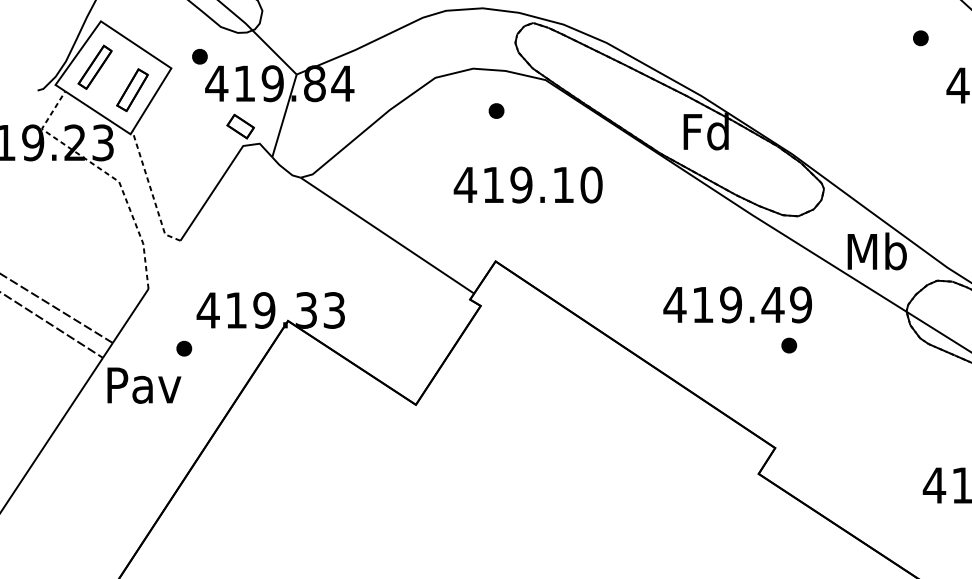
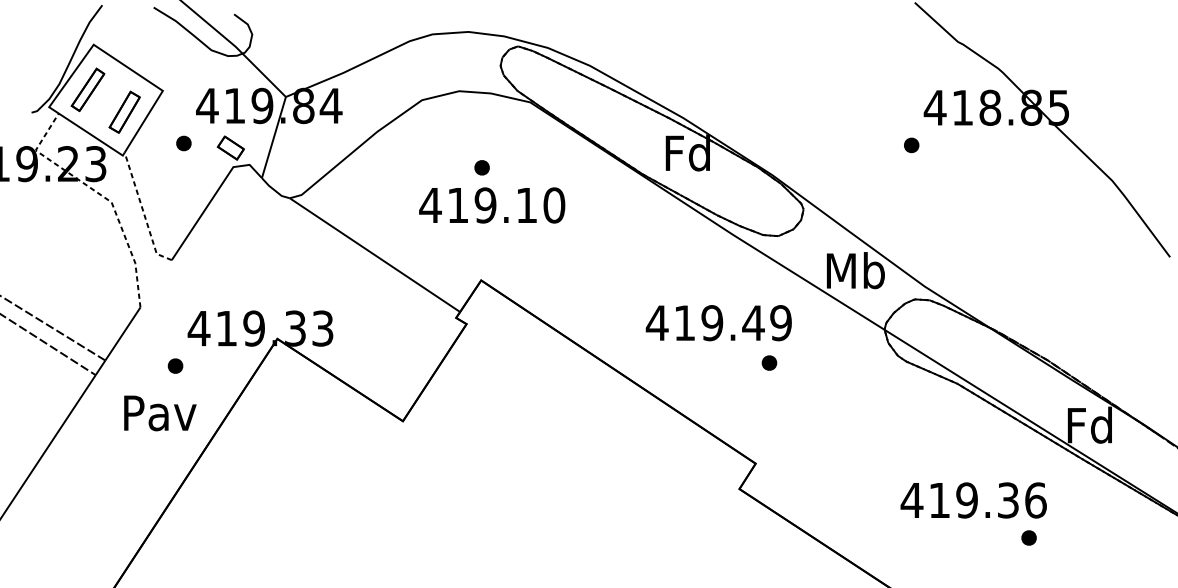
part: (920, 38) -> (911, 145), moved
part: (199, 56) -> (183, 143), moved
part: (495, 110) -> (481, 167), moved
text: (528, 185) -> (492, 205), moved
text: (144, 385) -> (160, 413), moved

